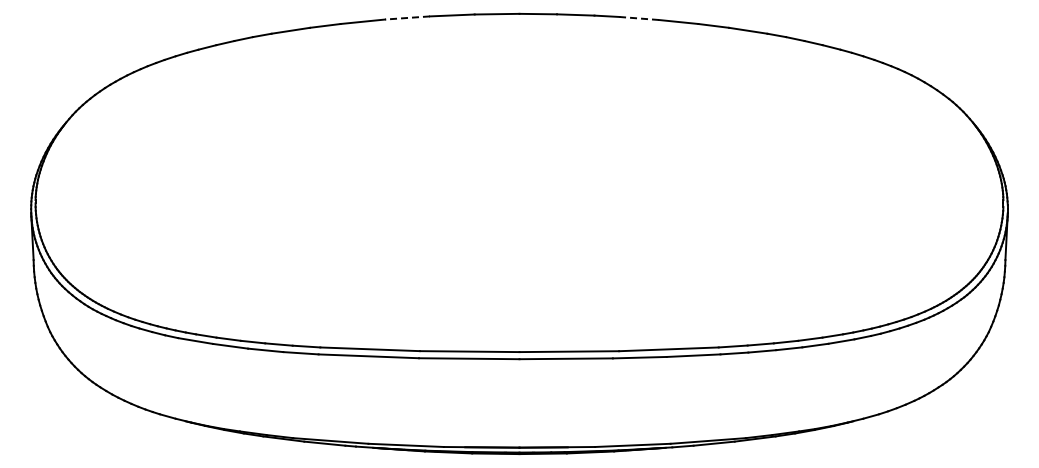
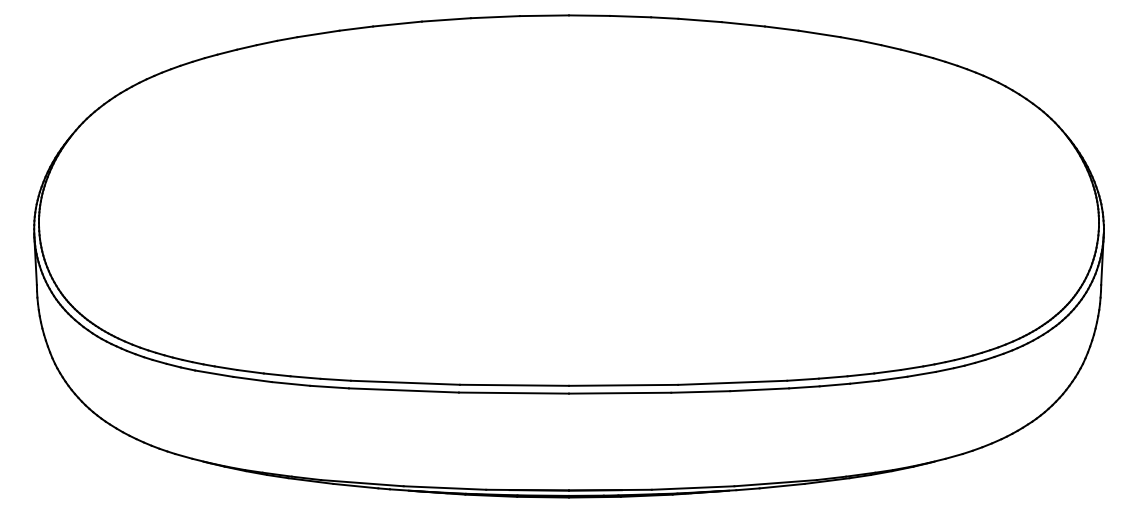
line: (407, 18) -> (446, 20), dashed -> solid
line: (639, 18) -> (700, 20), dashed -> solid

